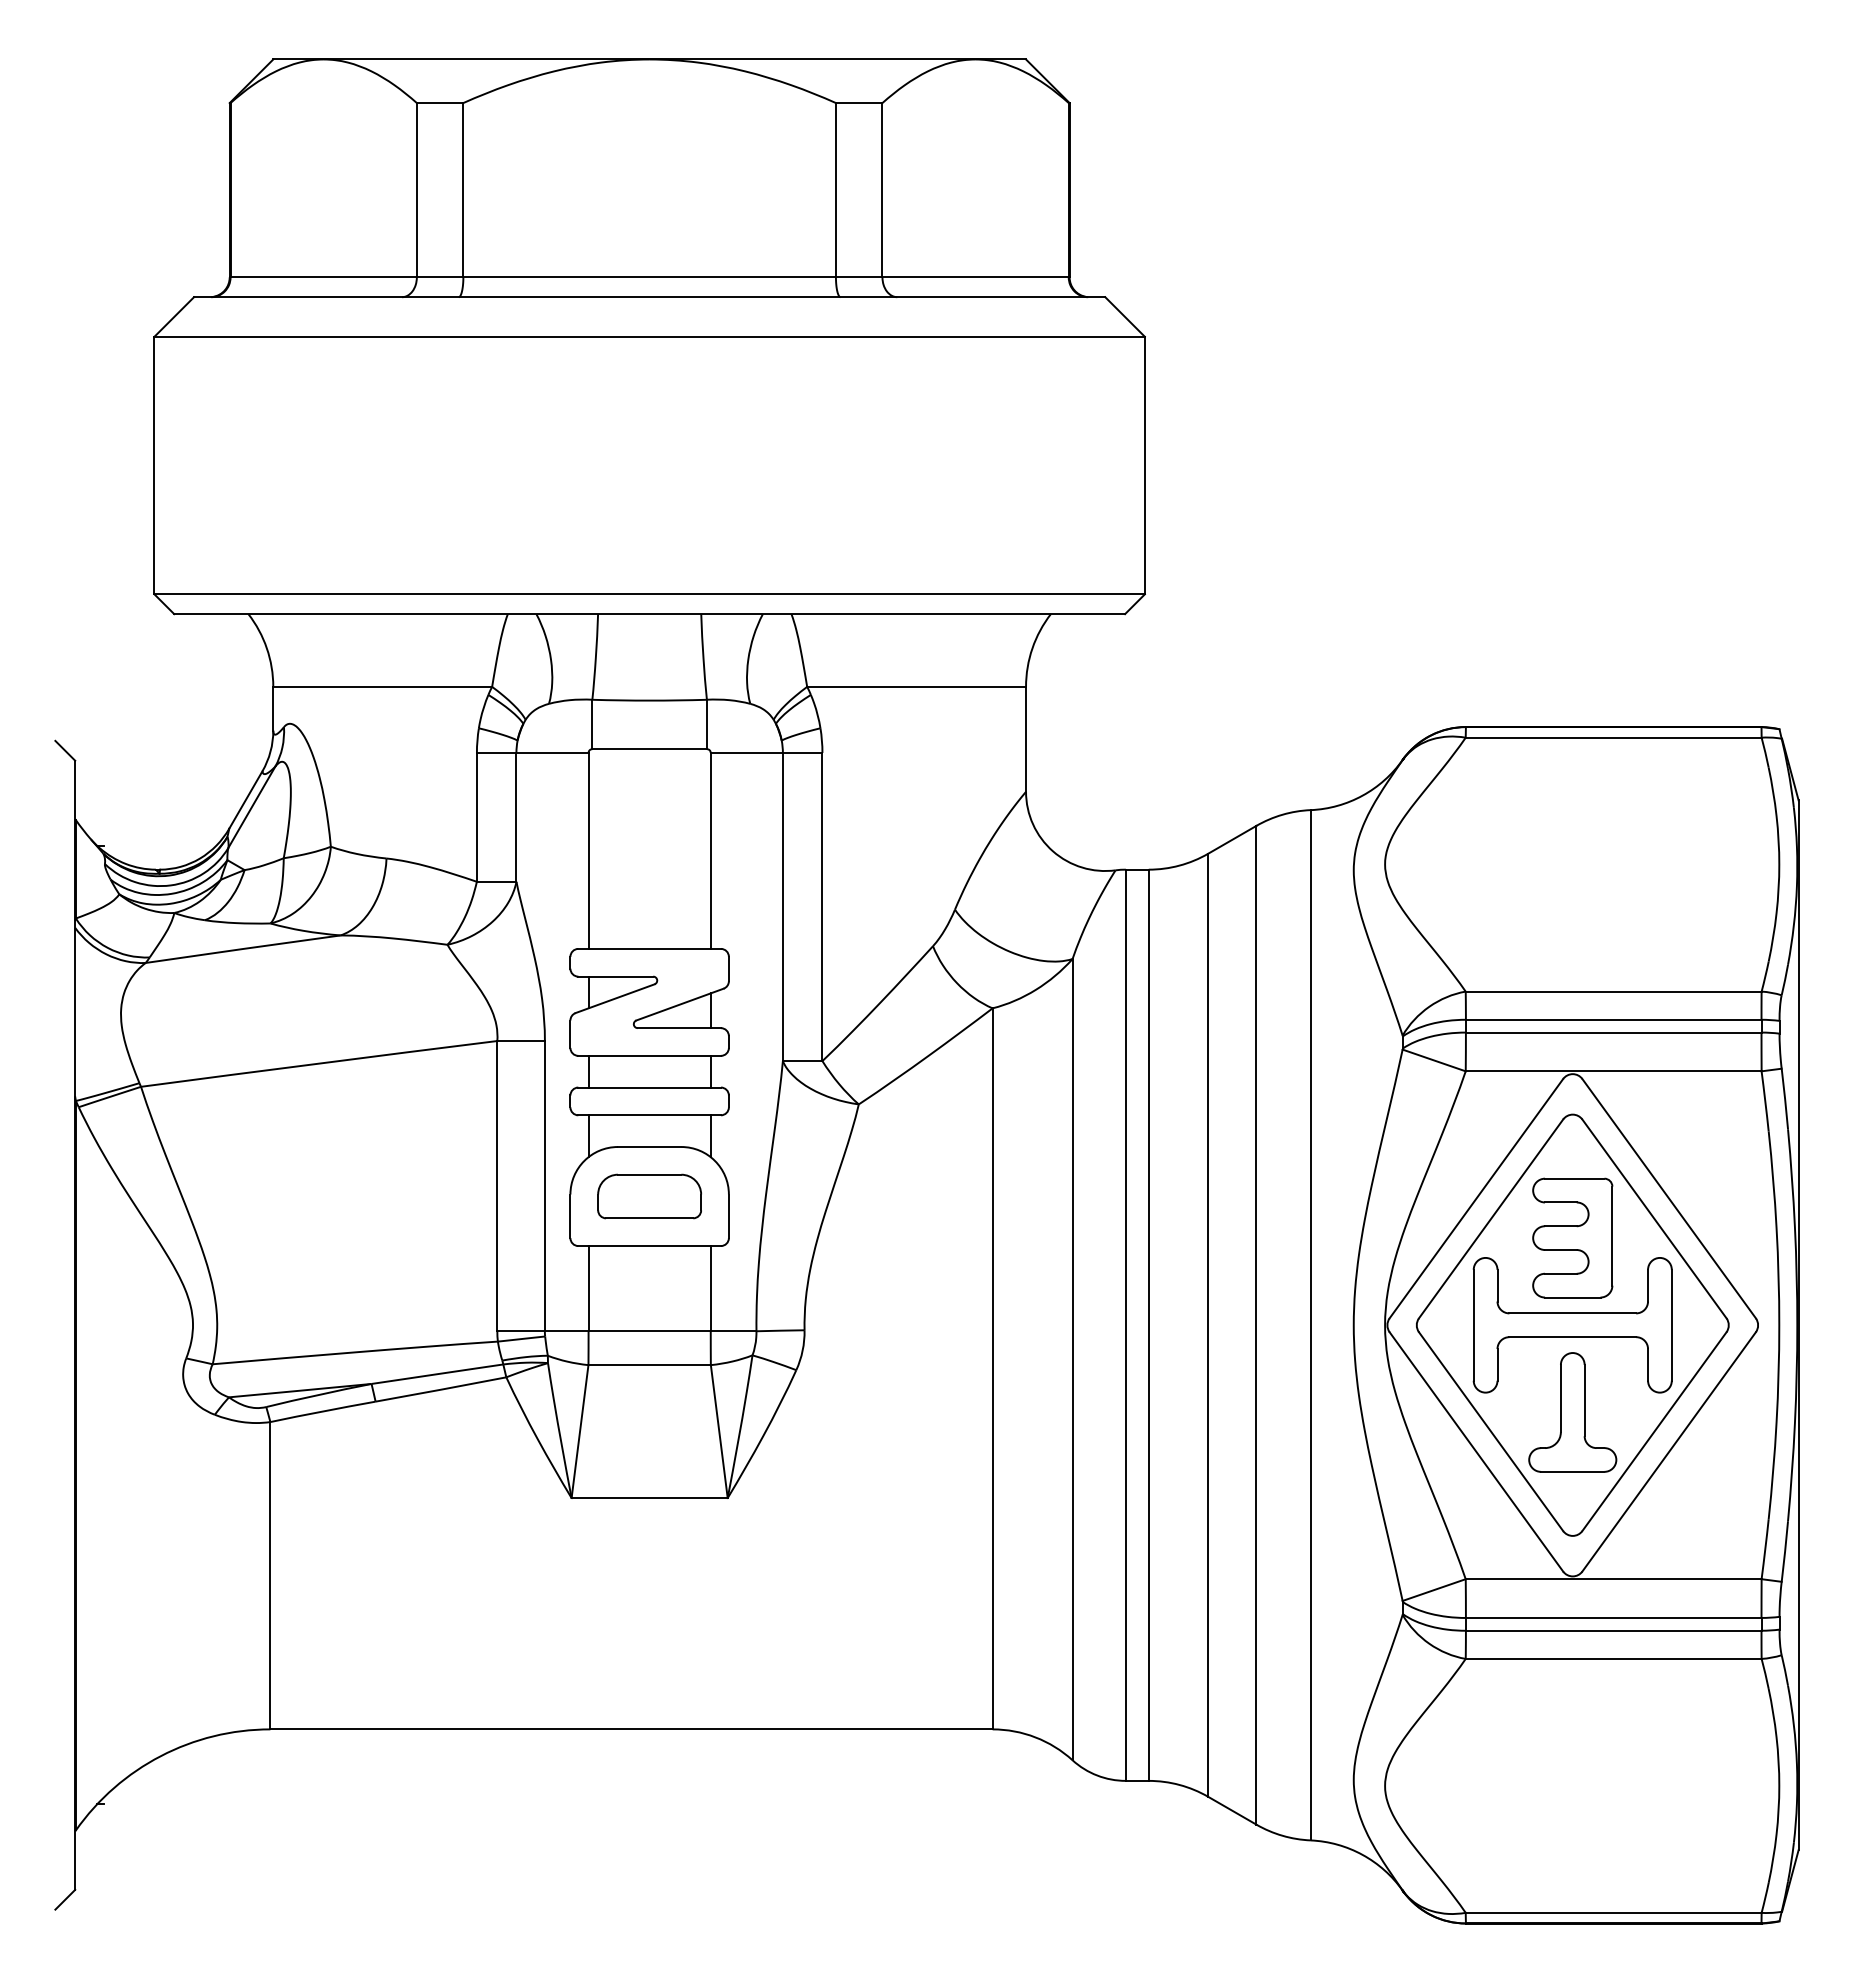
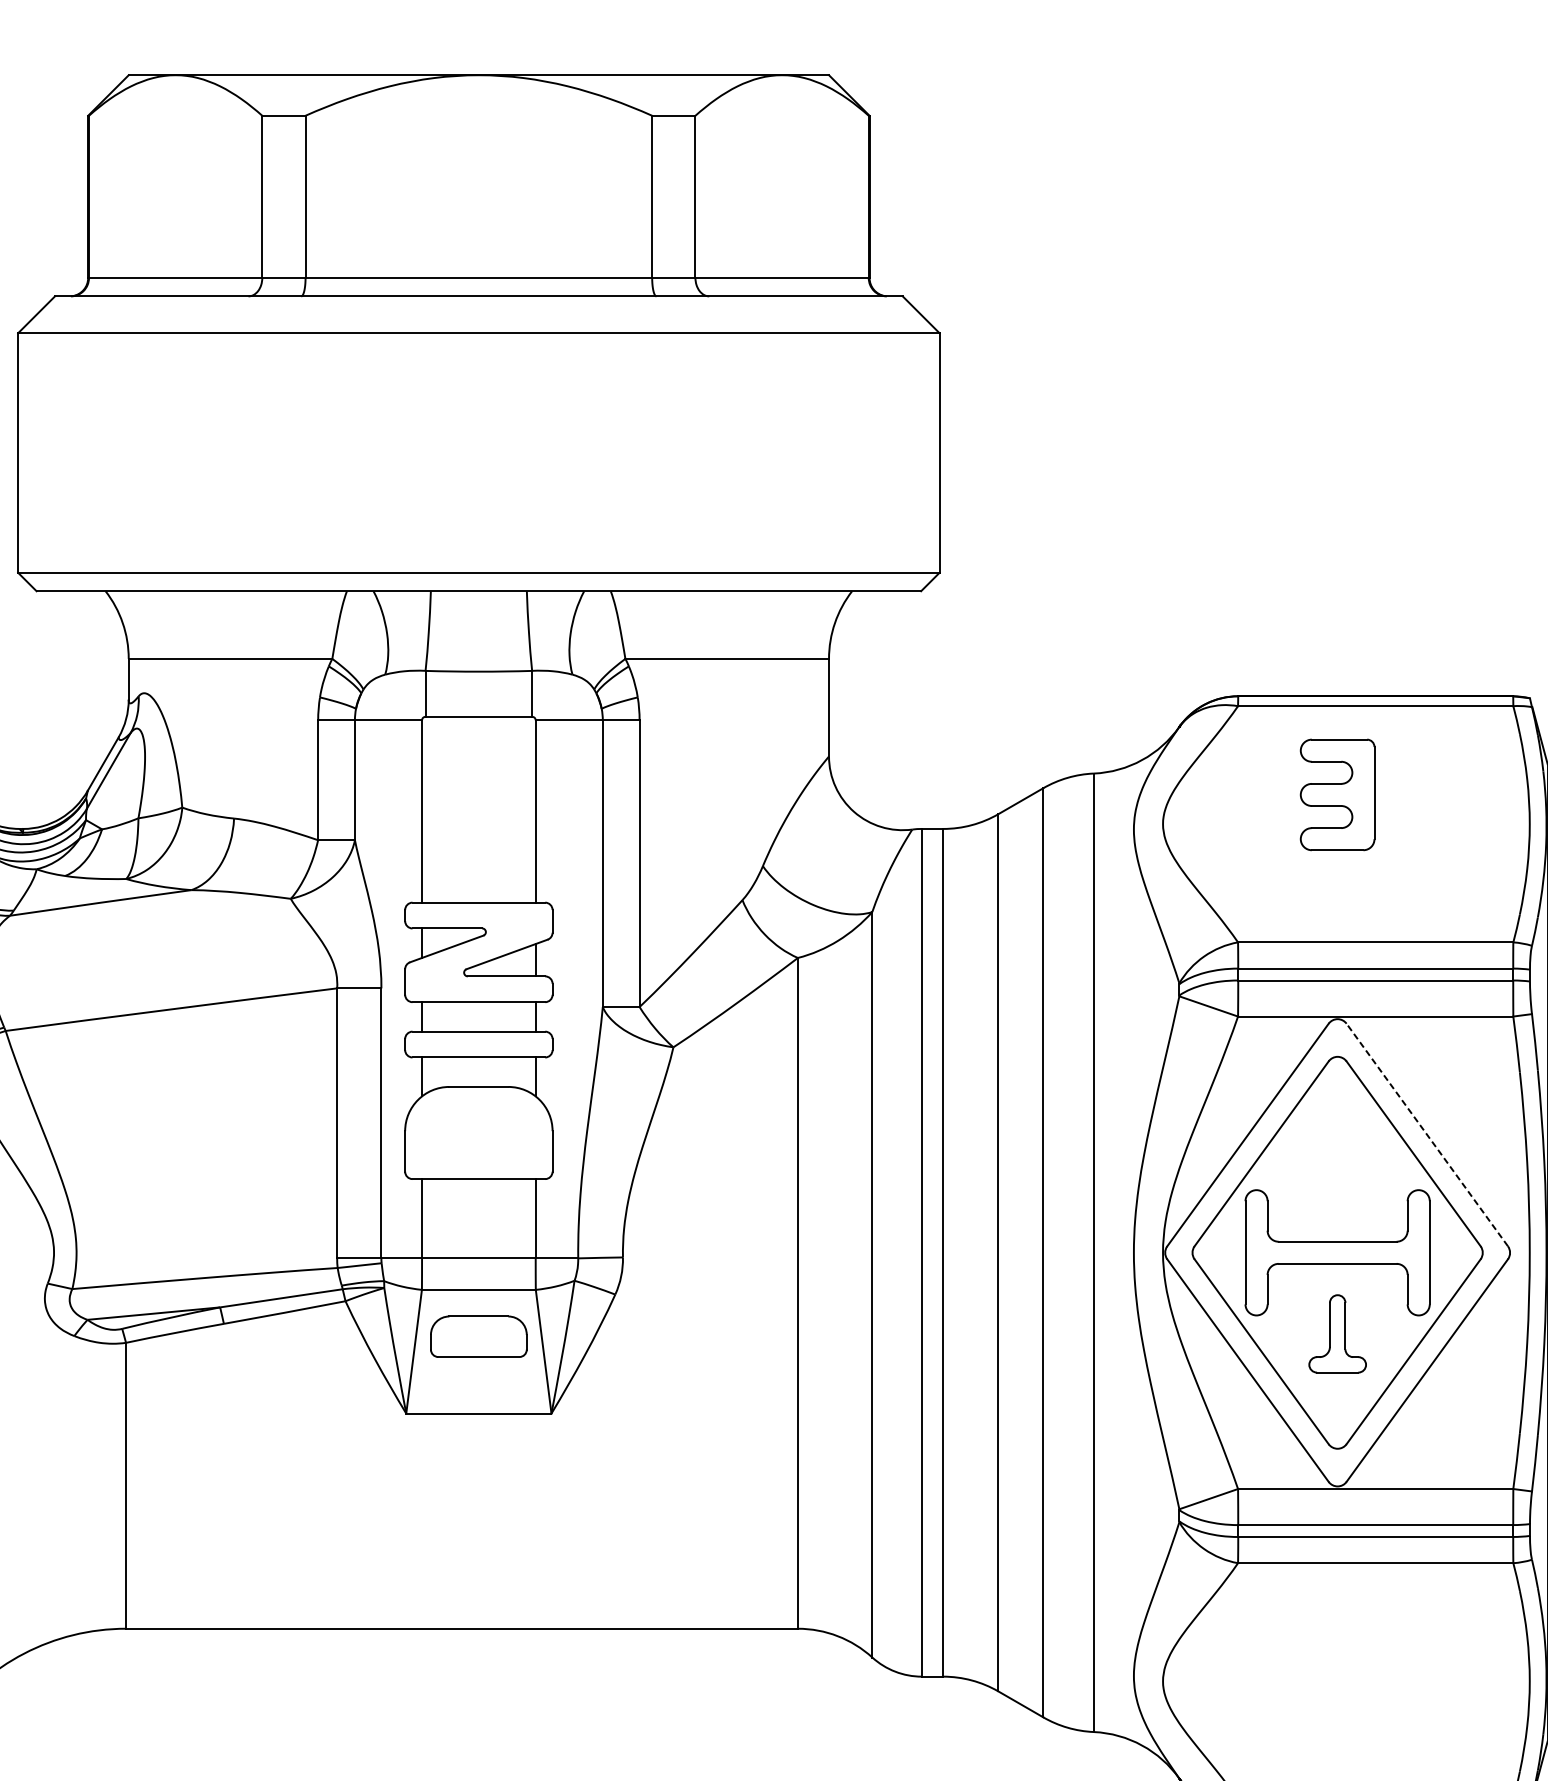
part: (649, 1196) -> (478, 1336), moved
line: (1669, 1198) -> (1427, 1134), solid -> dashed
part: (1572, 1237) -> (1337, 794), moved
part: (1572, 1412) -> (1337, 1333), size x0.7

